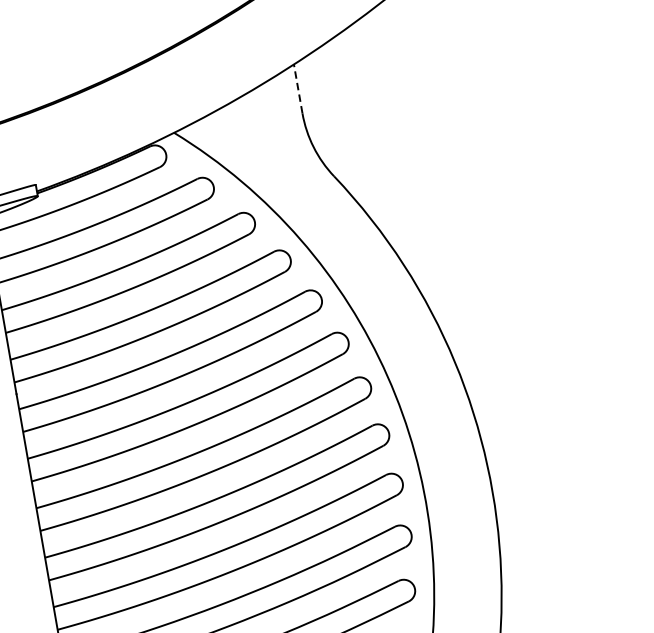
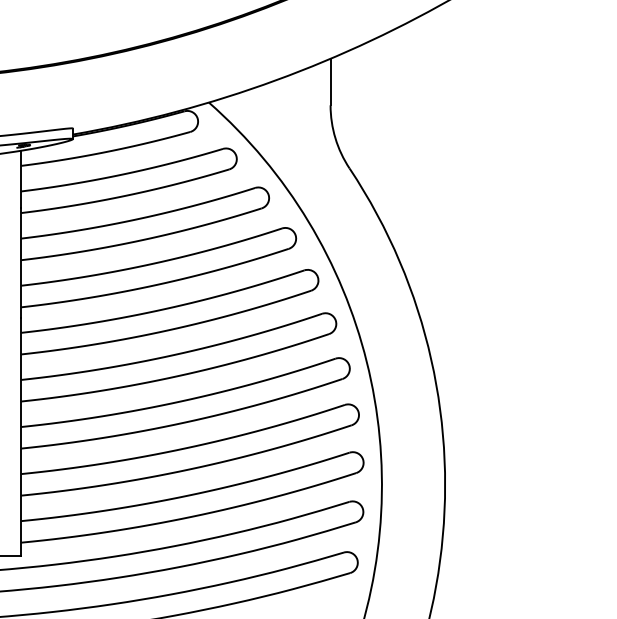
line: (298, 88) -> (330, 81), dashed -> solid

